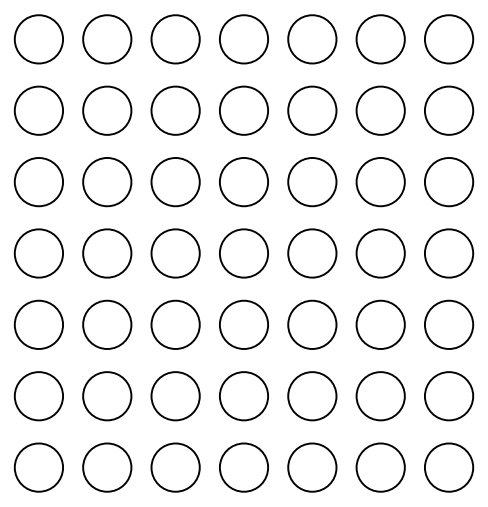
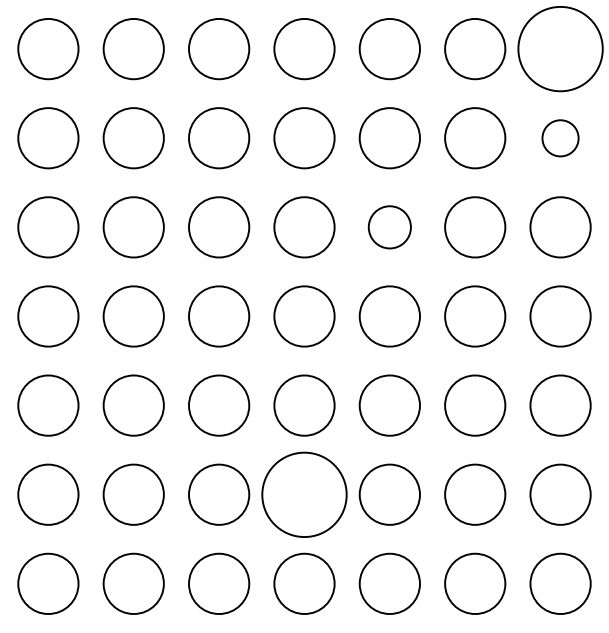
circle: (449, 38) -> (560, 48), size x1.4
circle: (449, 110) -> (560, 138), size x0.6
circle: (312, 182) -> (389, 227), size x0.7
circle: (244, 396) -> (304, 494), size x1.4

